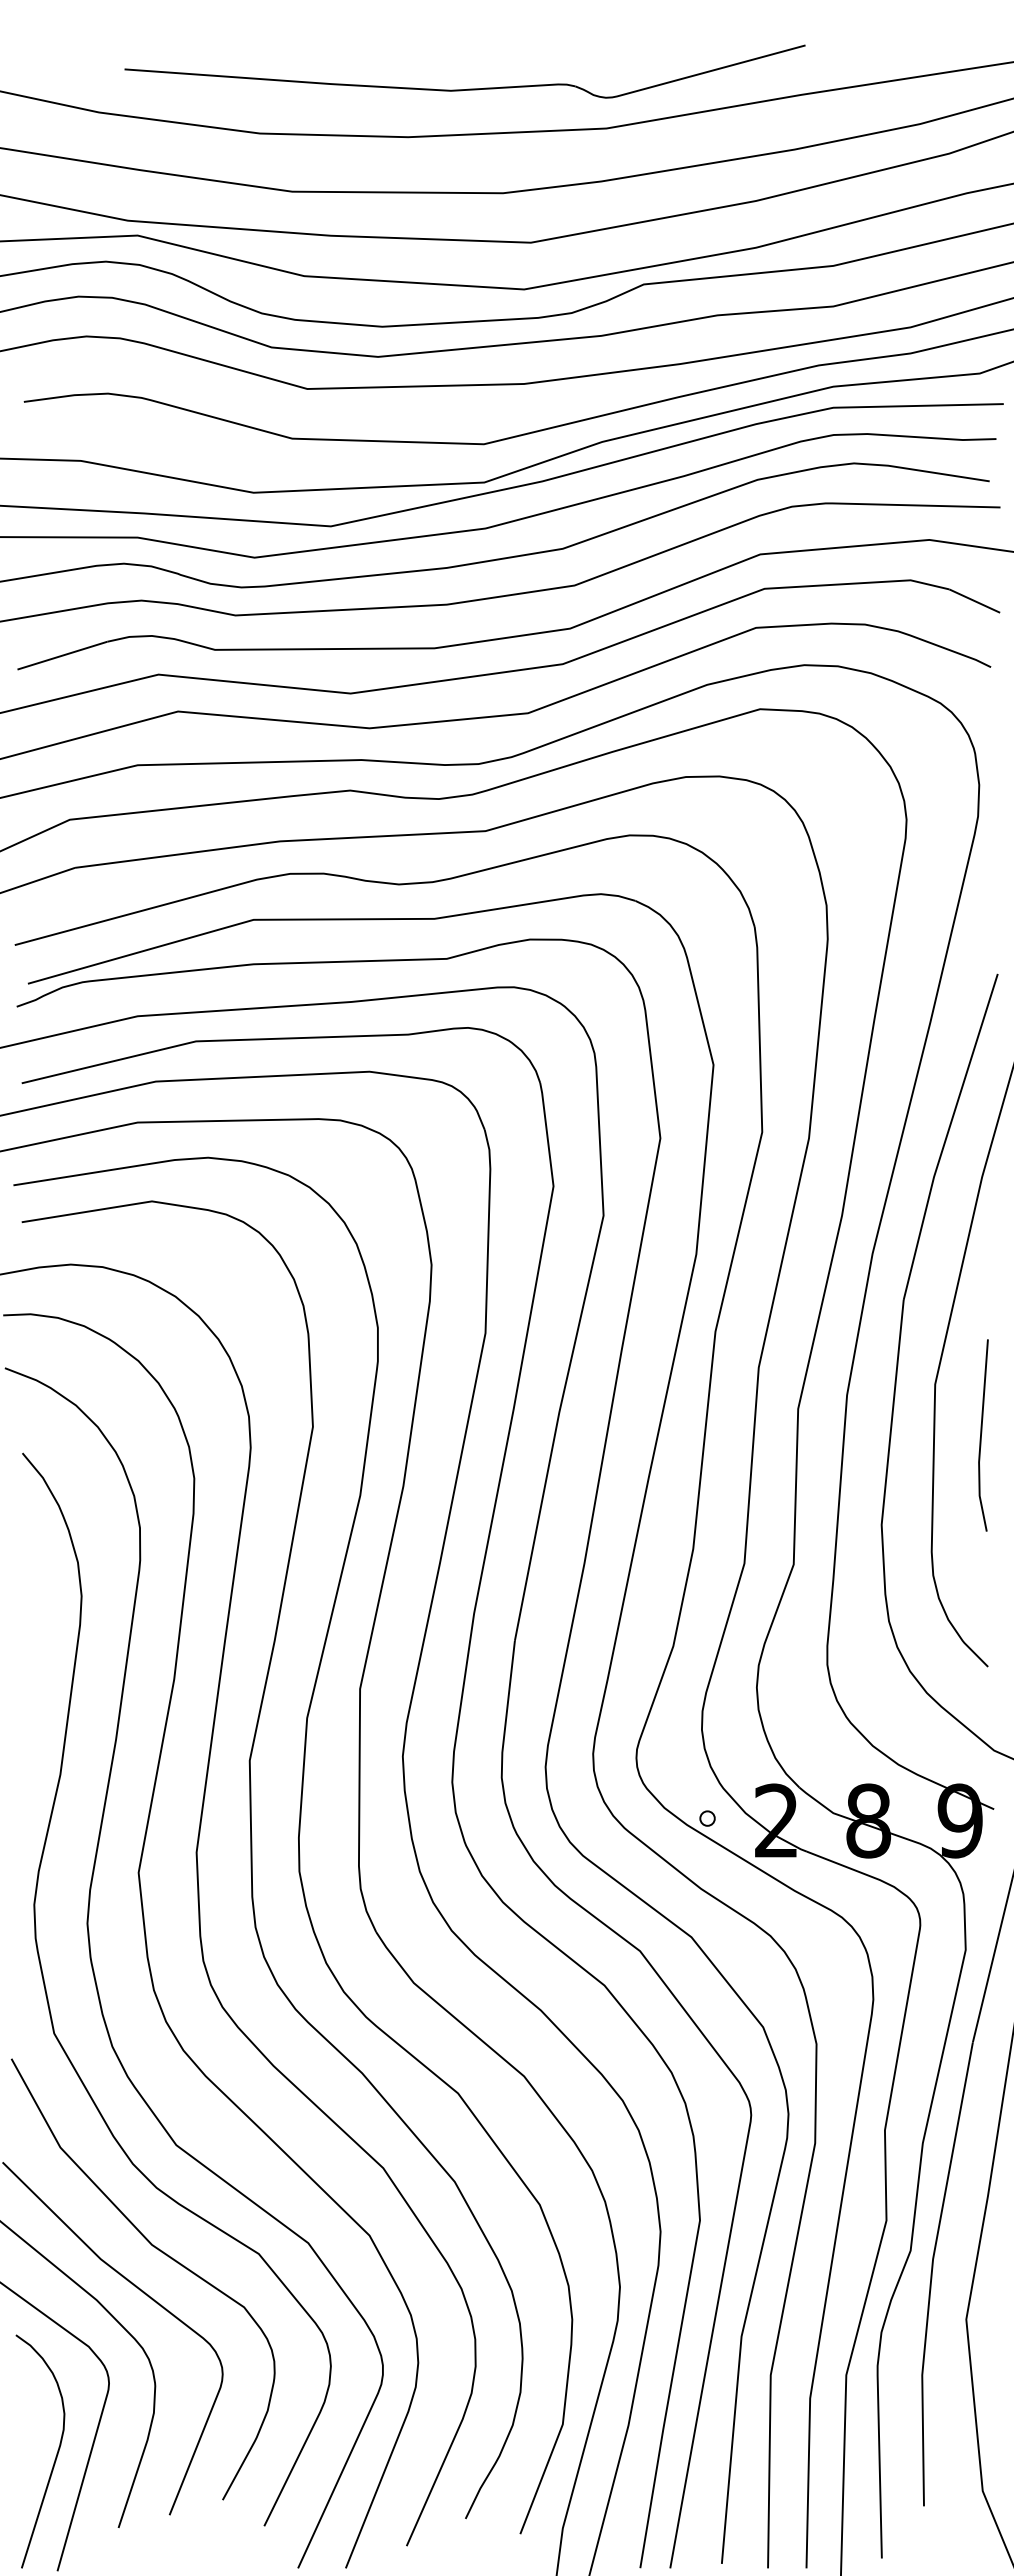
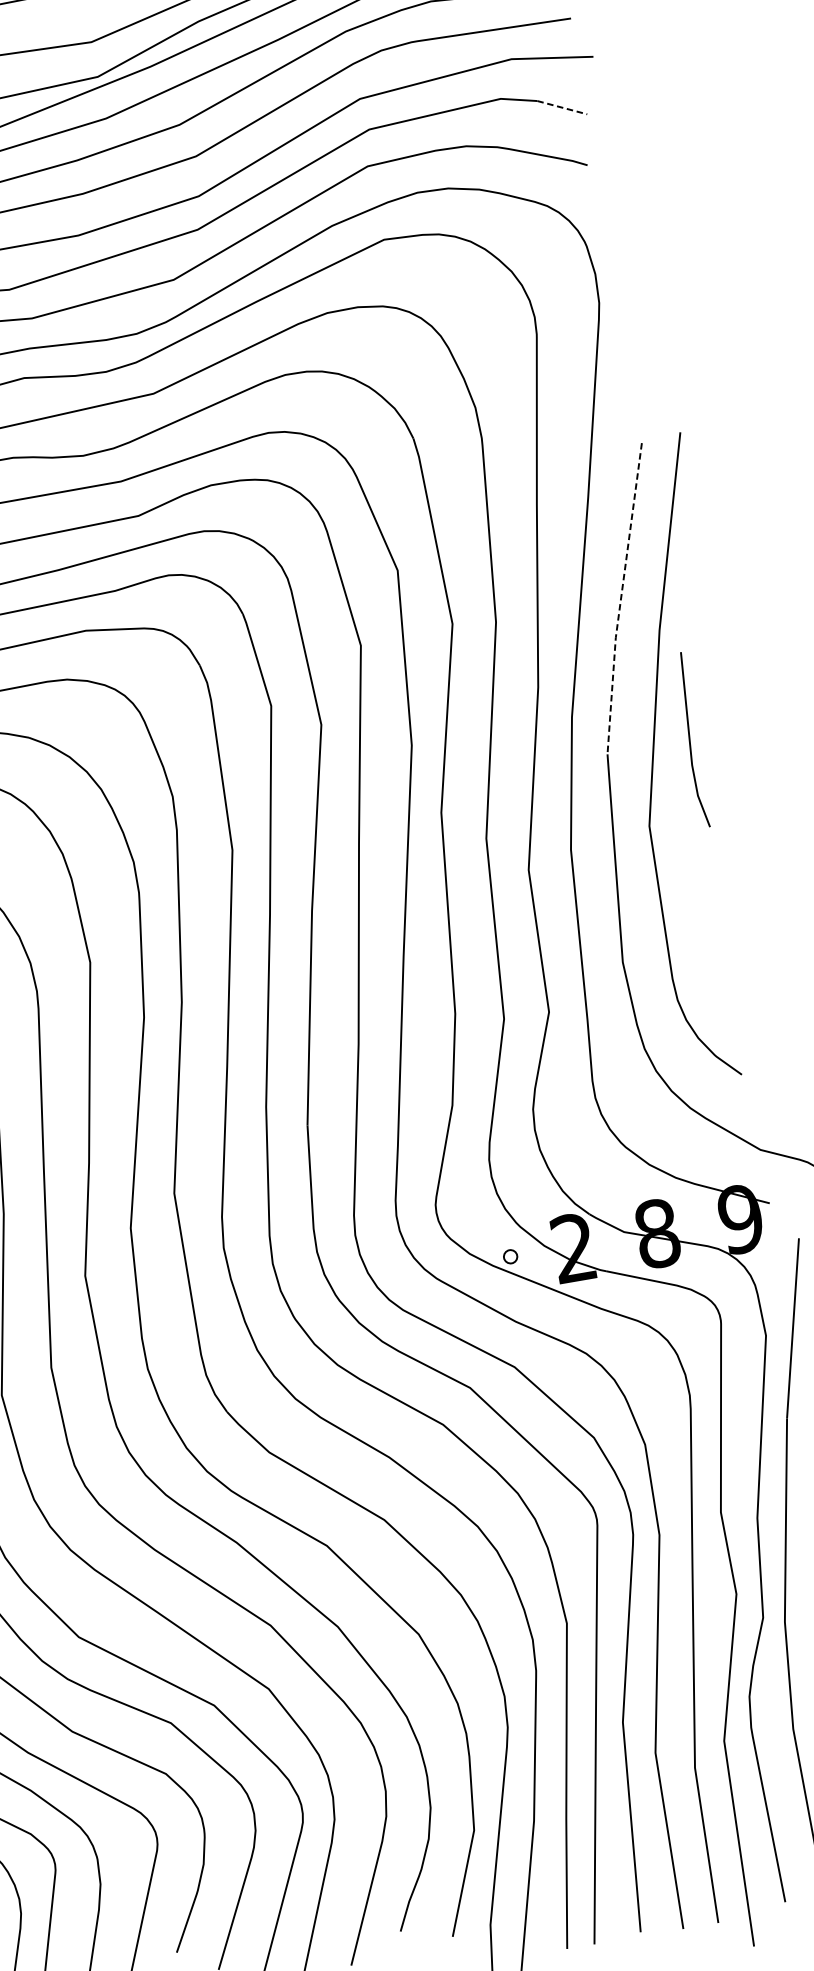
line: (974, 601) -> (562, 108), solid -> dashed
line: (946, 1137) -> (620, 599), solid -> dashed
line: (981, 1435) -> (690, 740), moved

